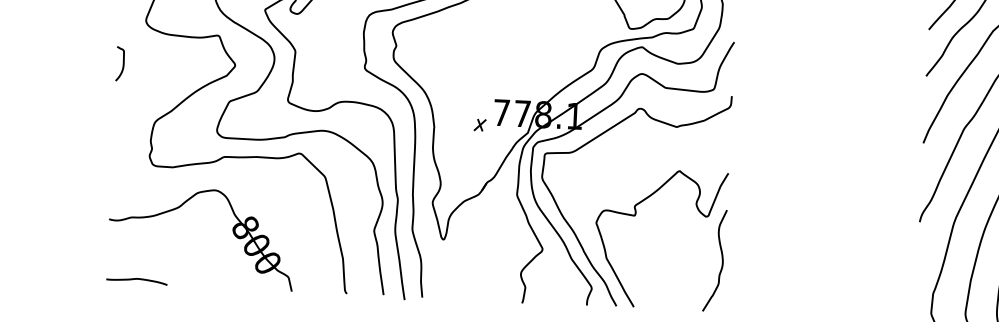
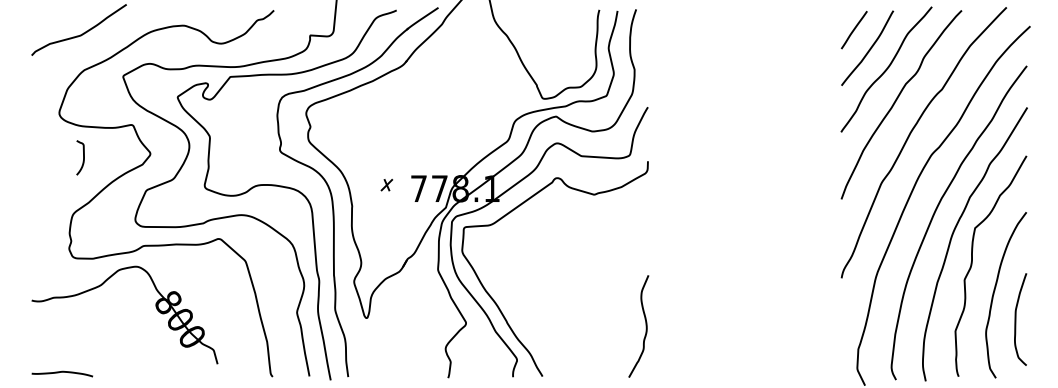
curve: (123, 63) -> (83, 157), moved
part: (479, 124) -> (386, 184), moved
curve: (635, 215) -> (557, 285), removed
part: (232, 231) -> (155, 306), moved

